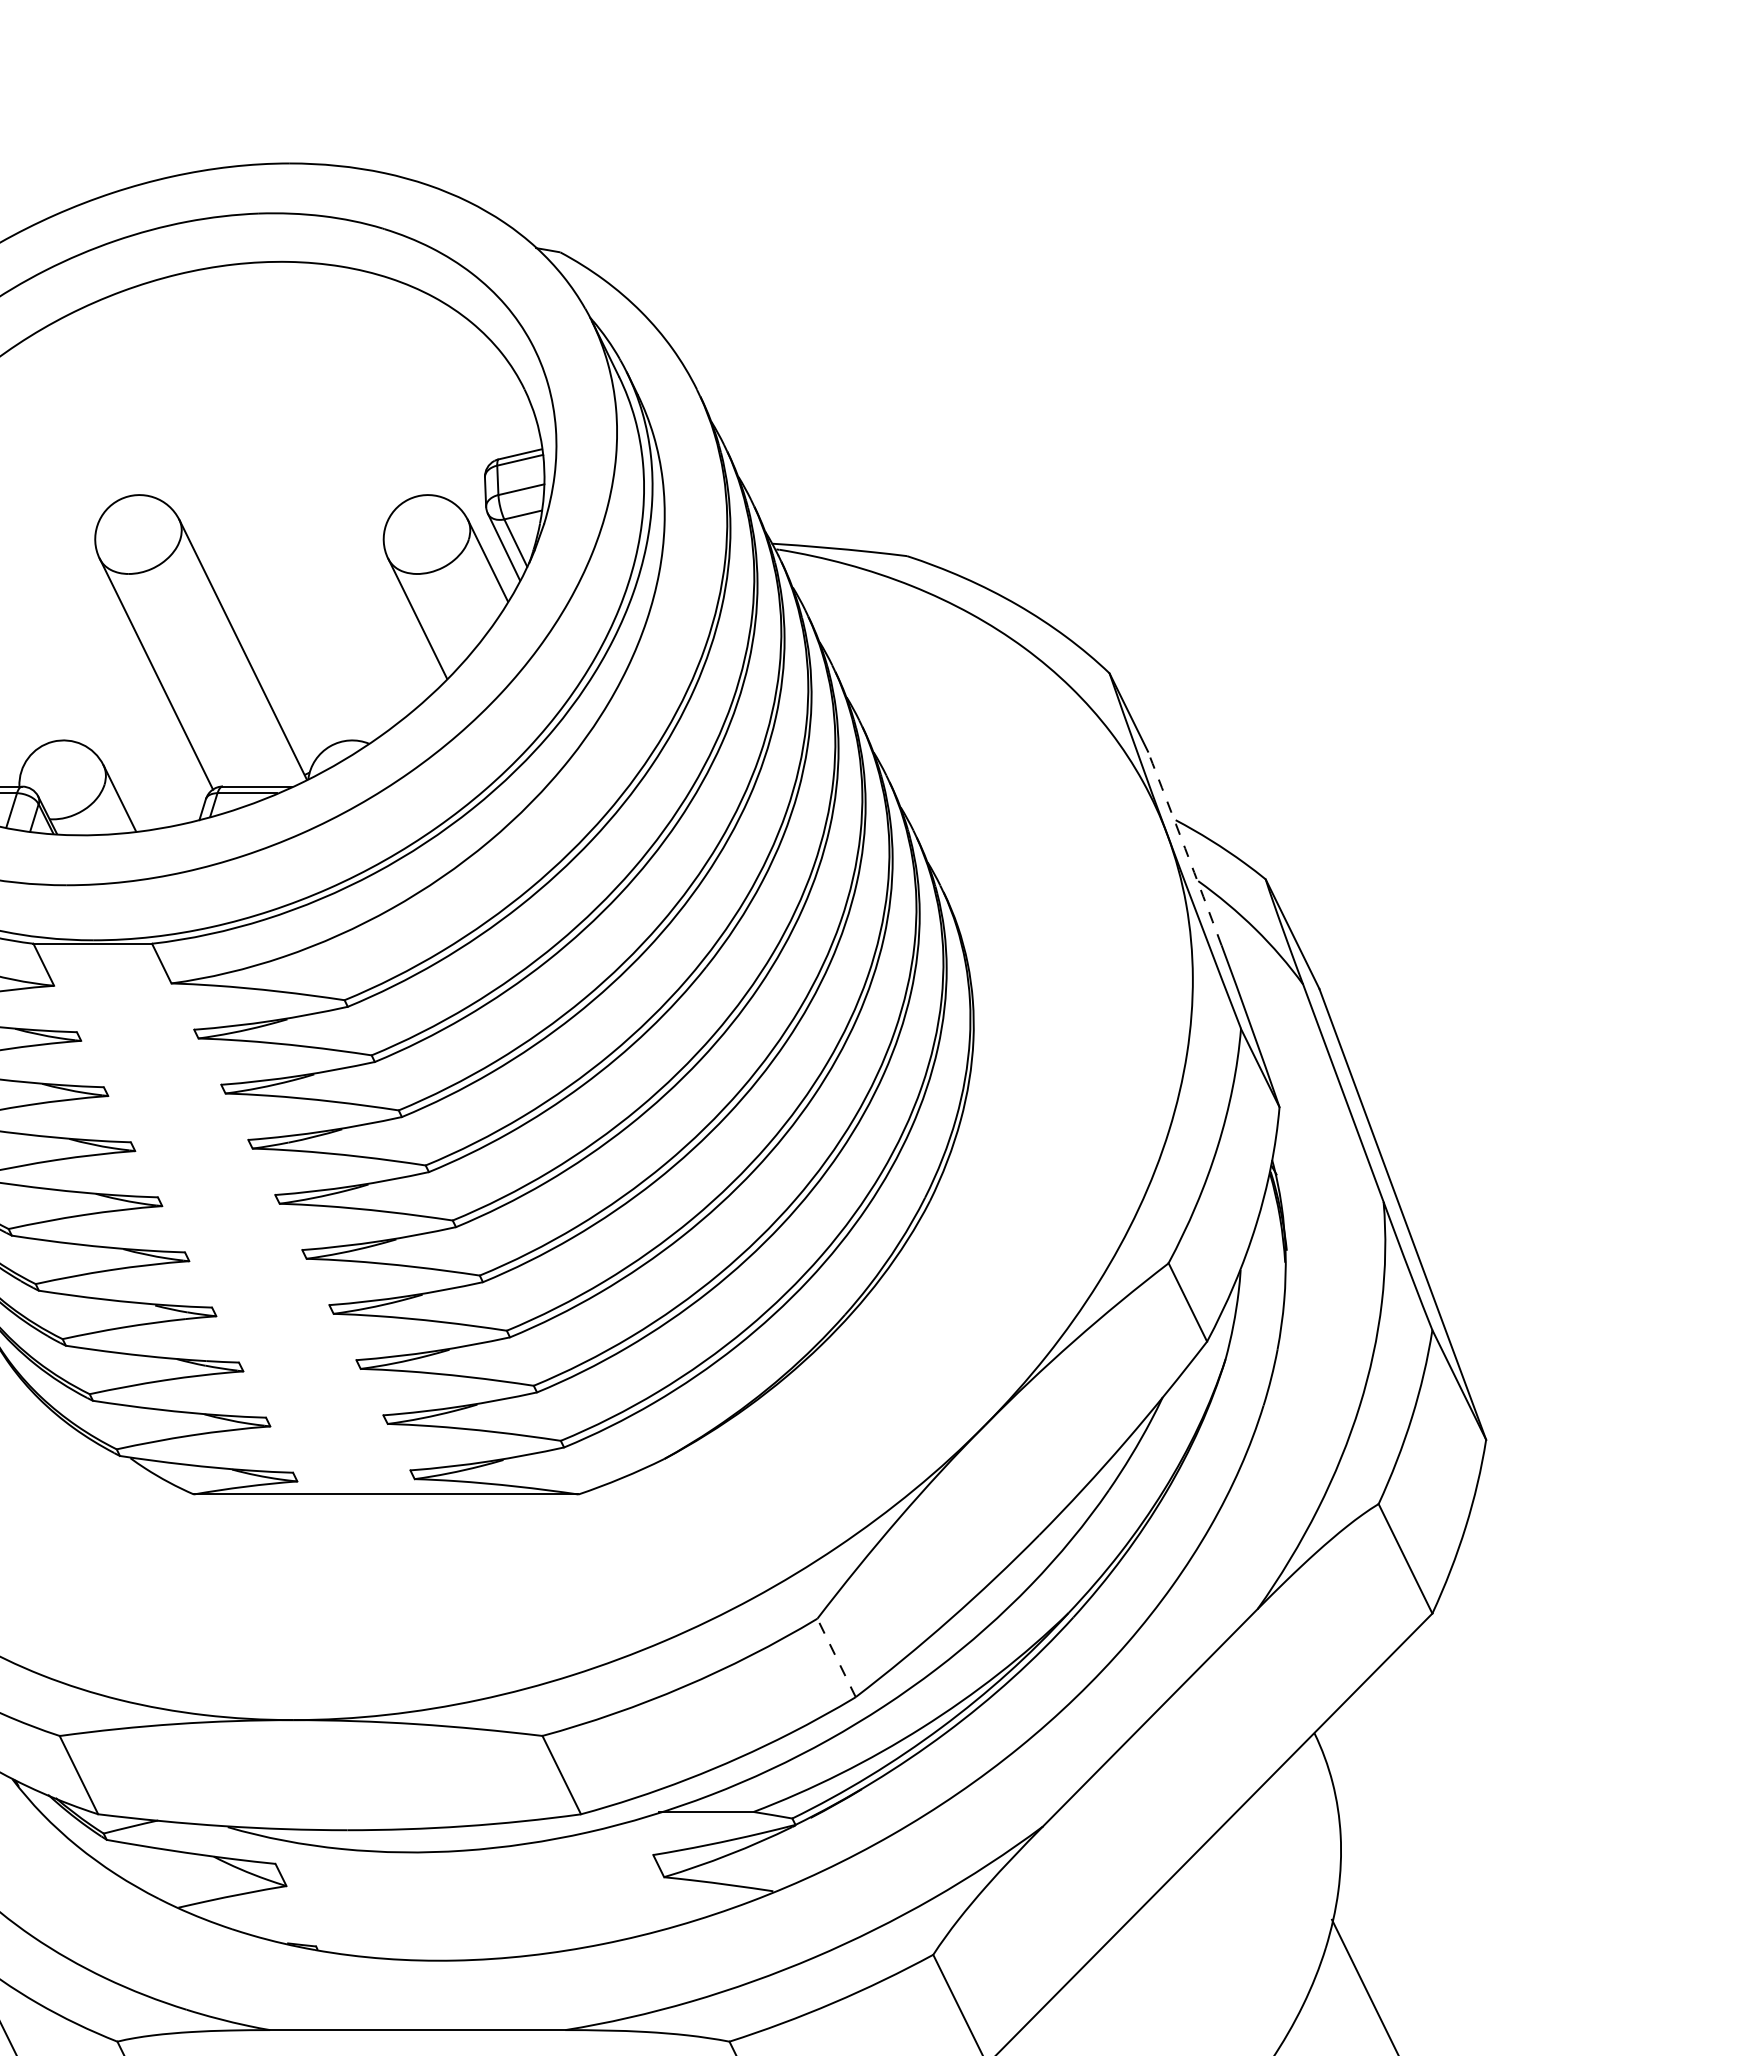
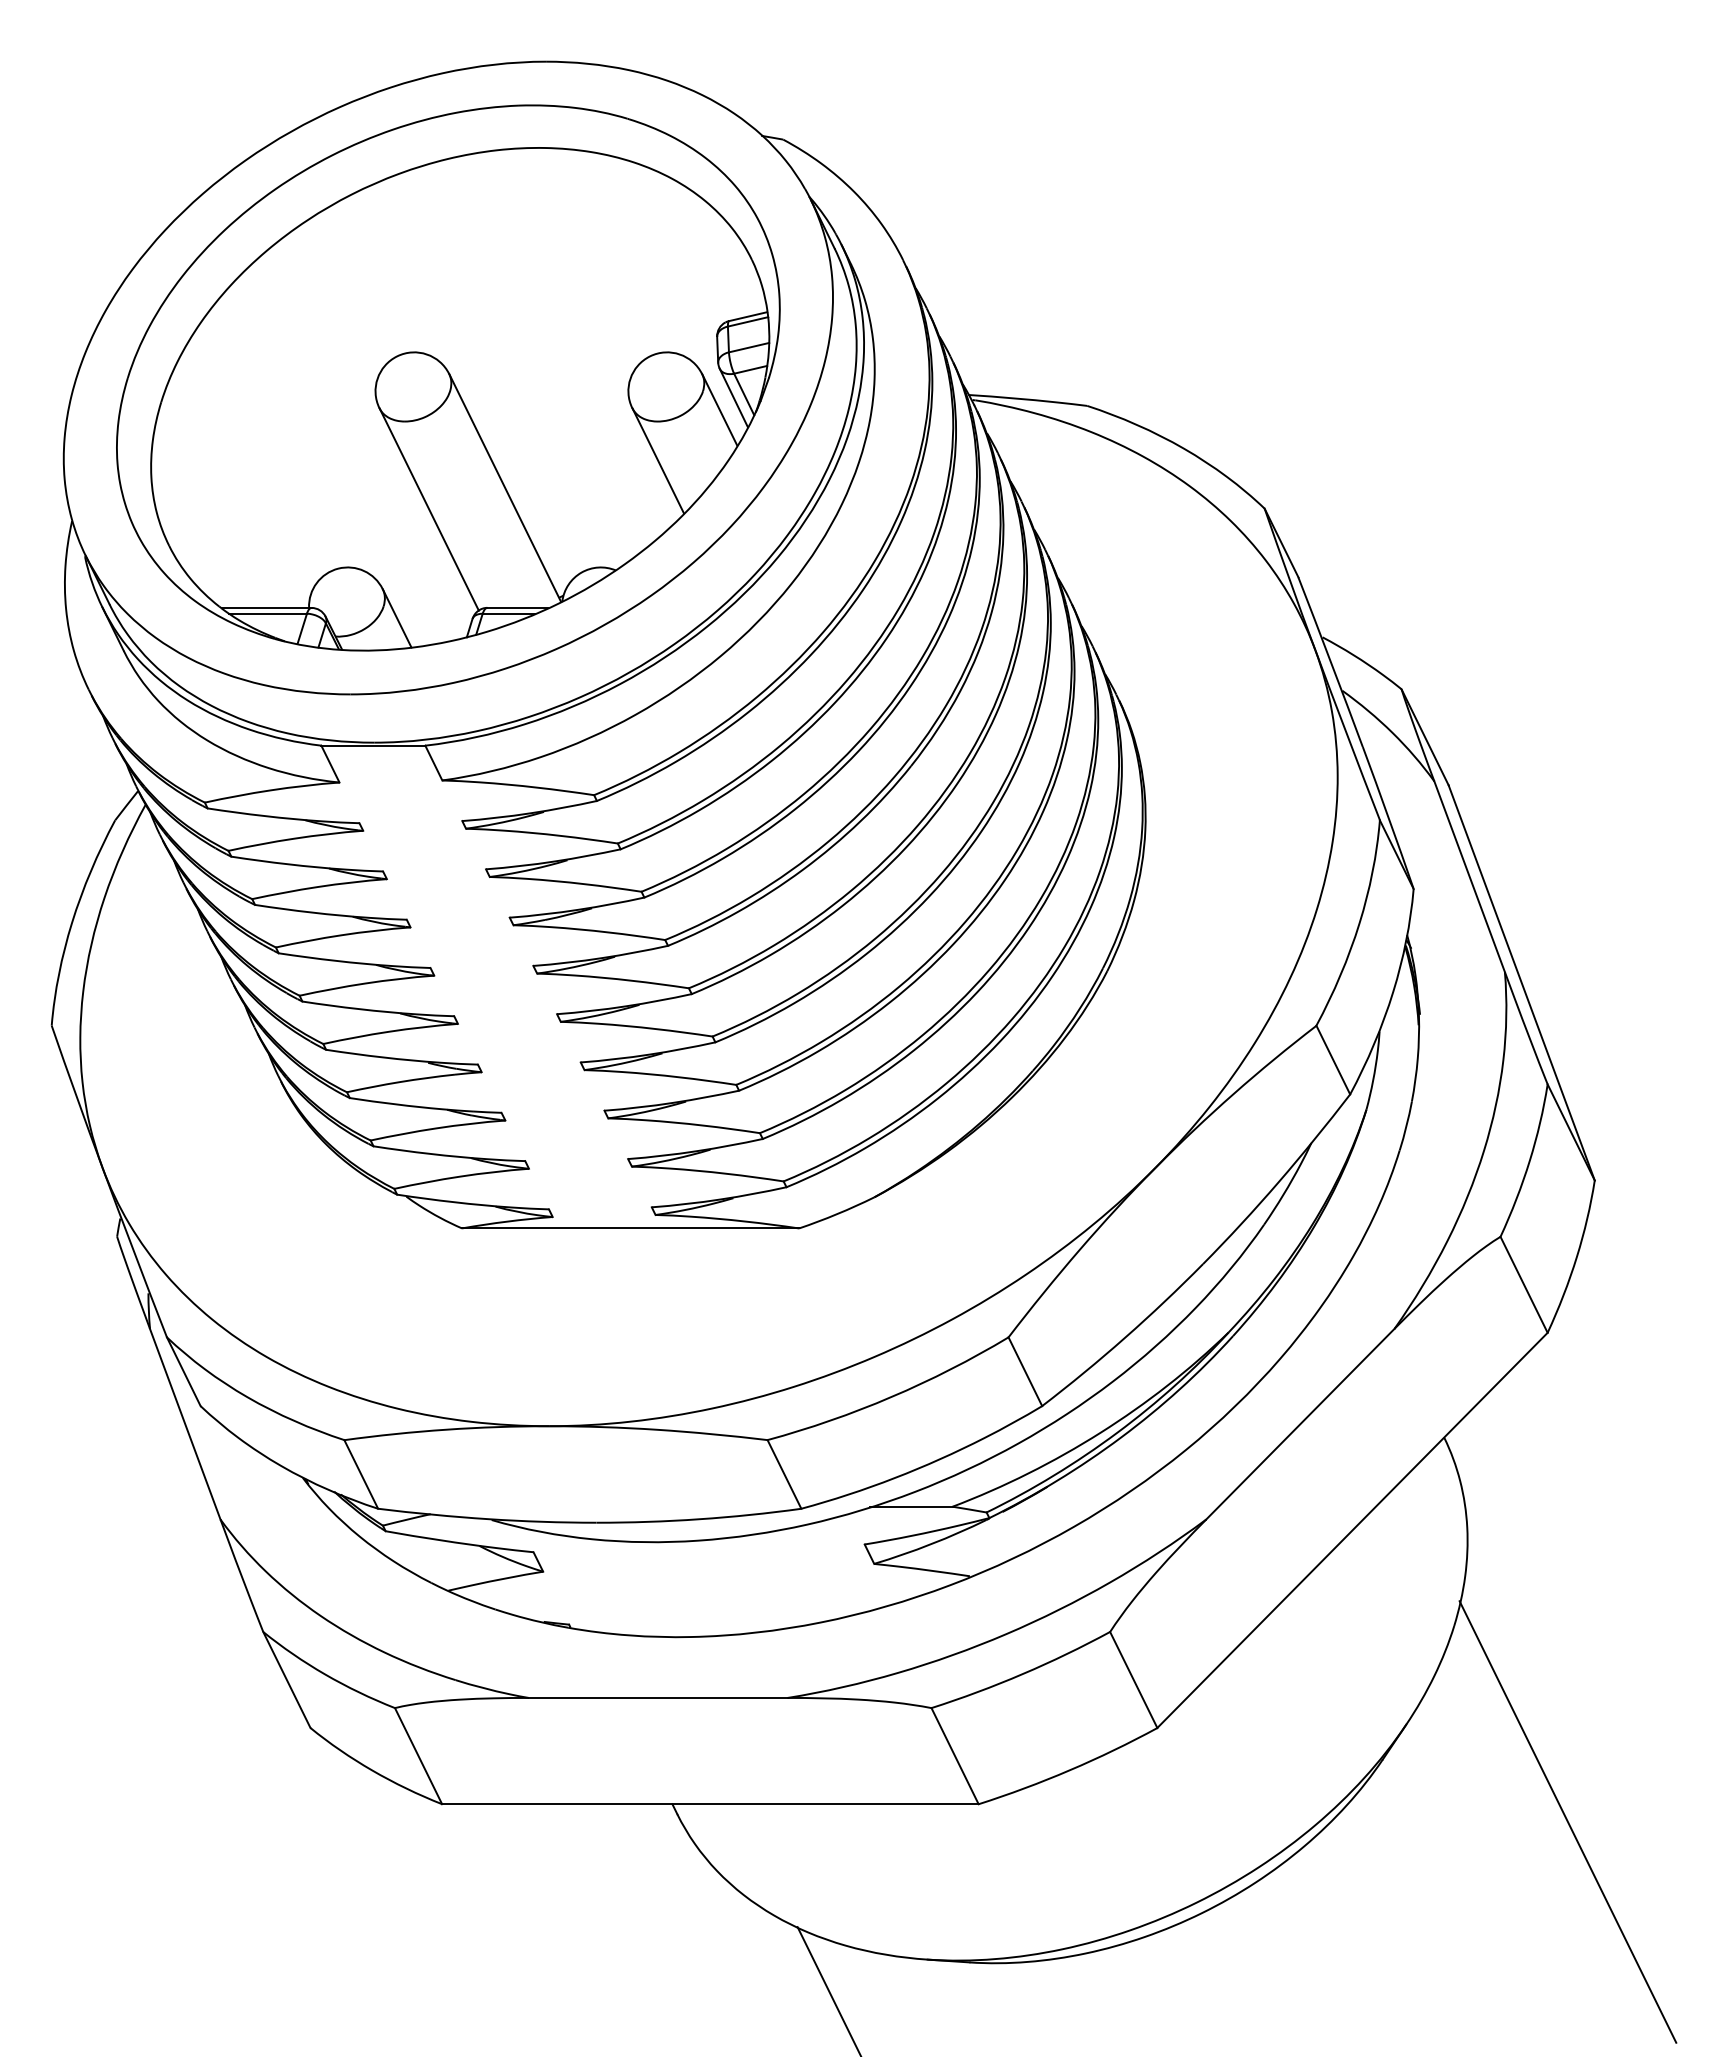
arc: (1184, 848) -> (1330, 662), dashed -> solid
line: (836, 1657) -> (1025, 1371), dashed -> solid

